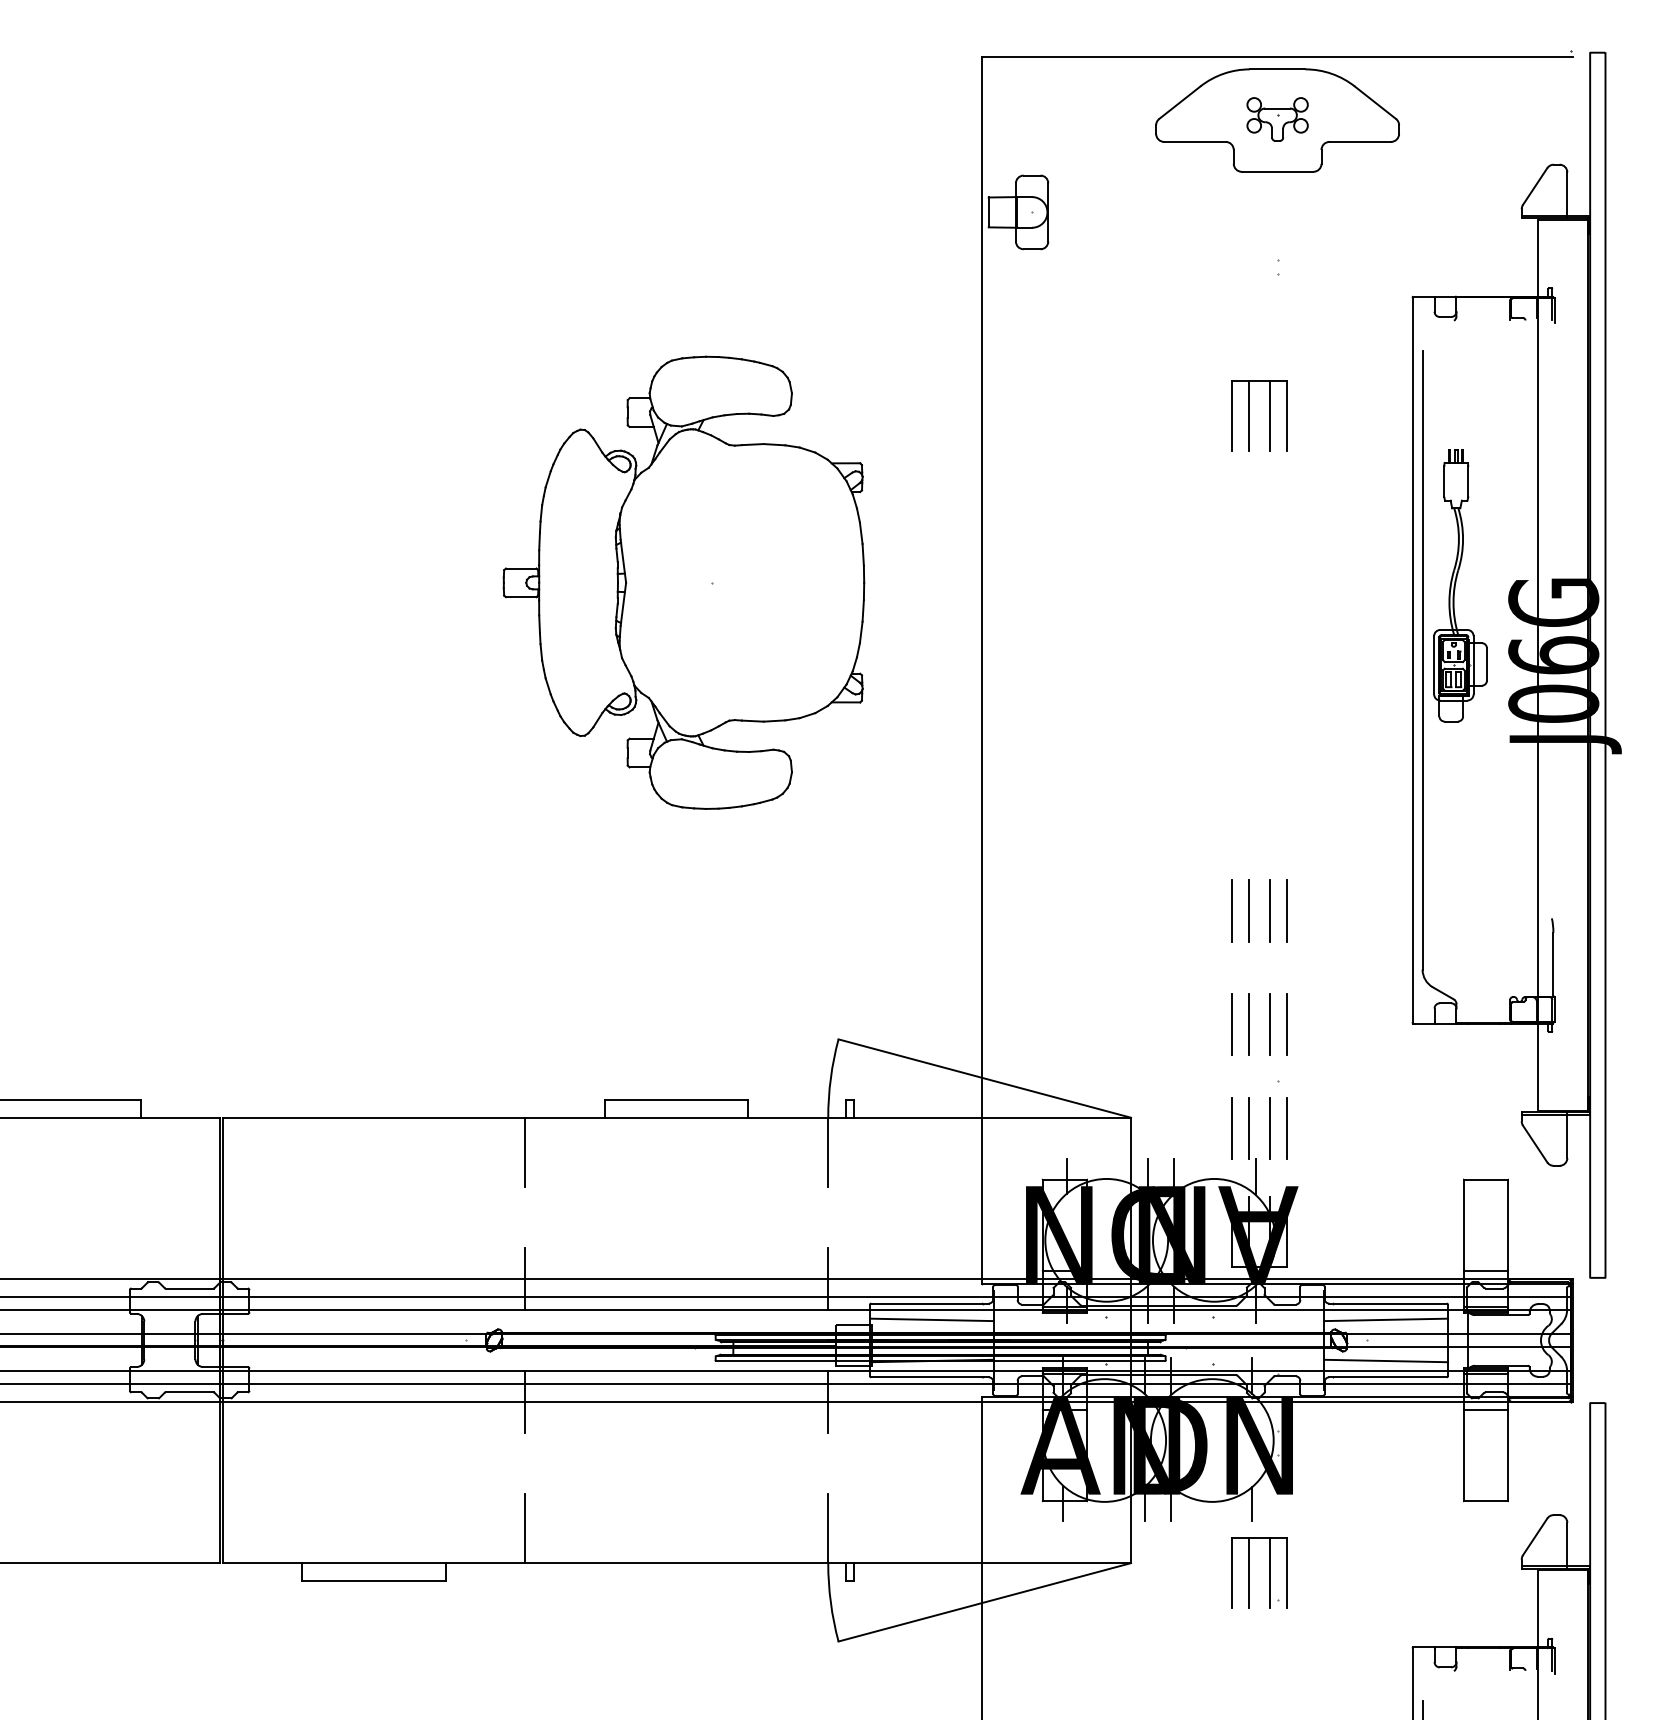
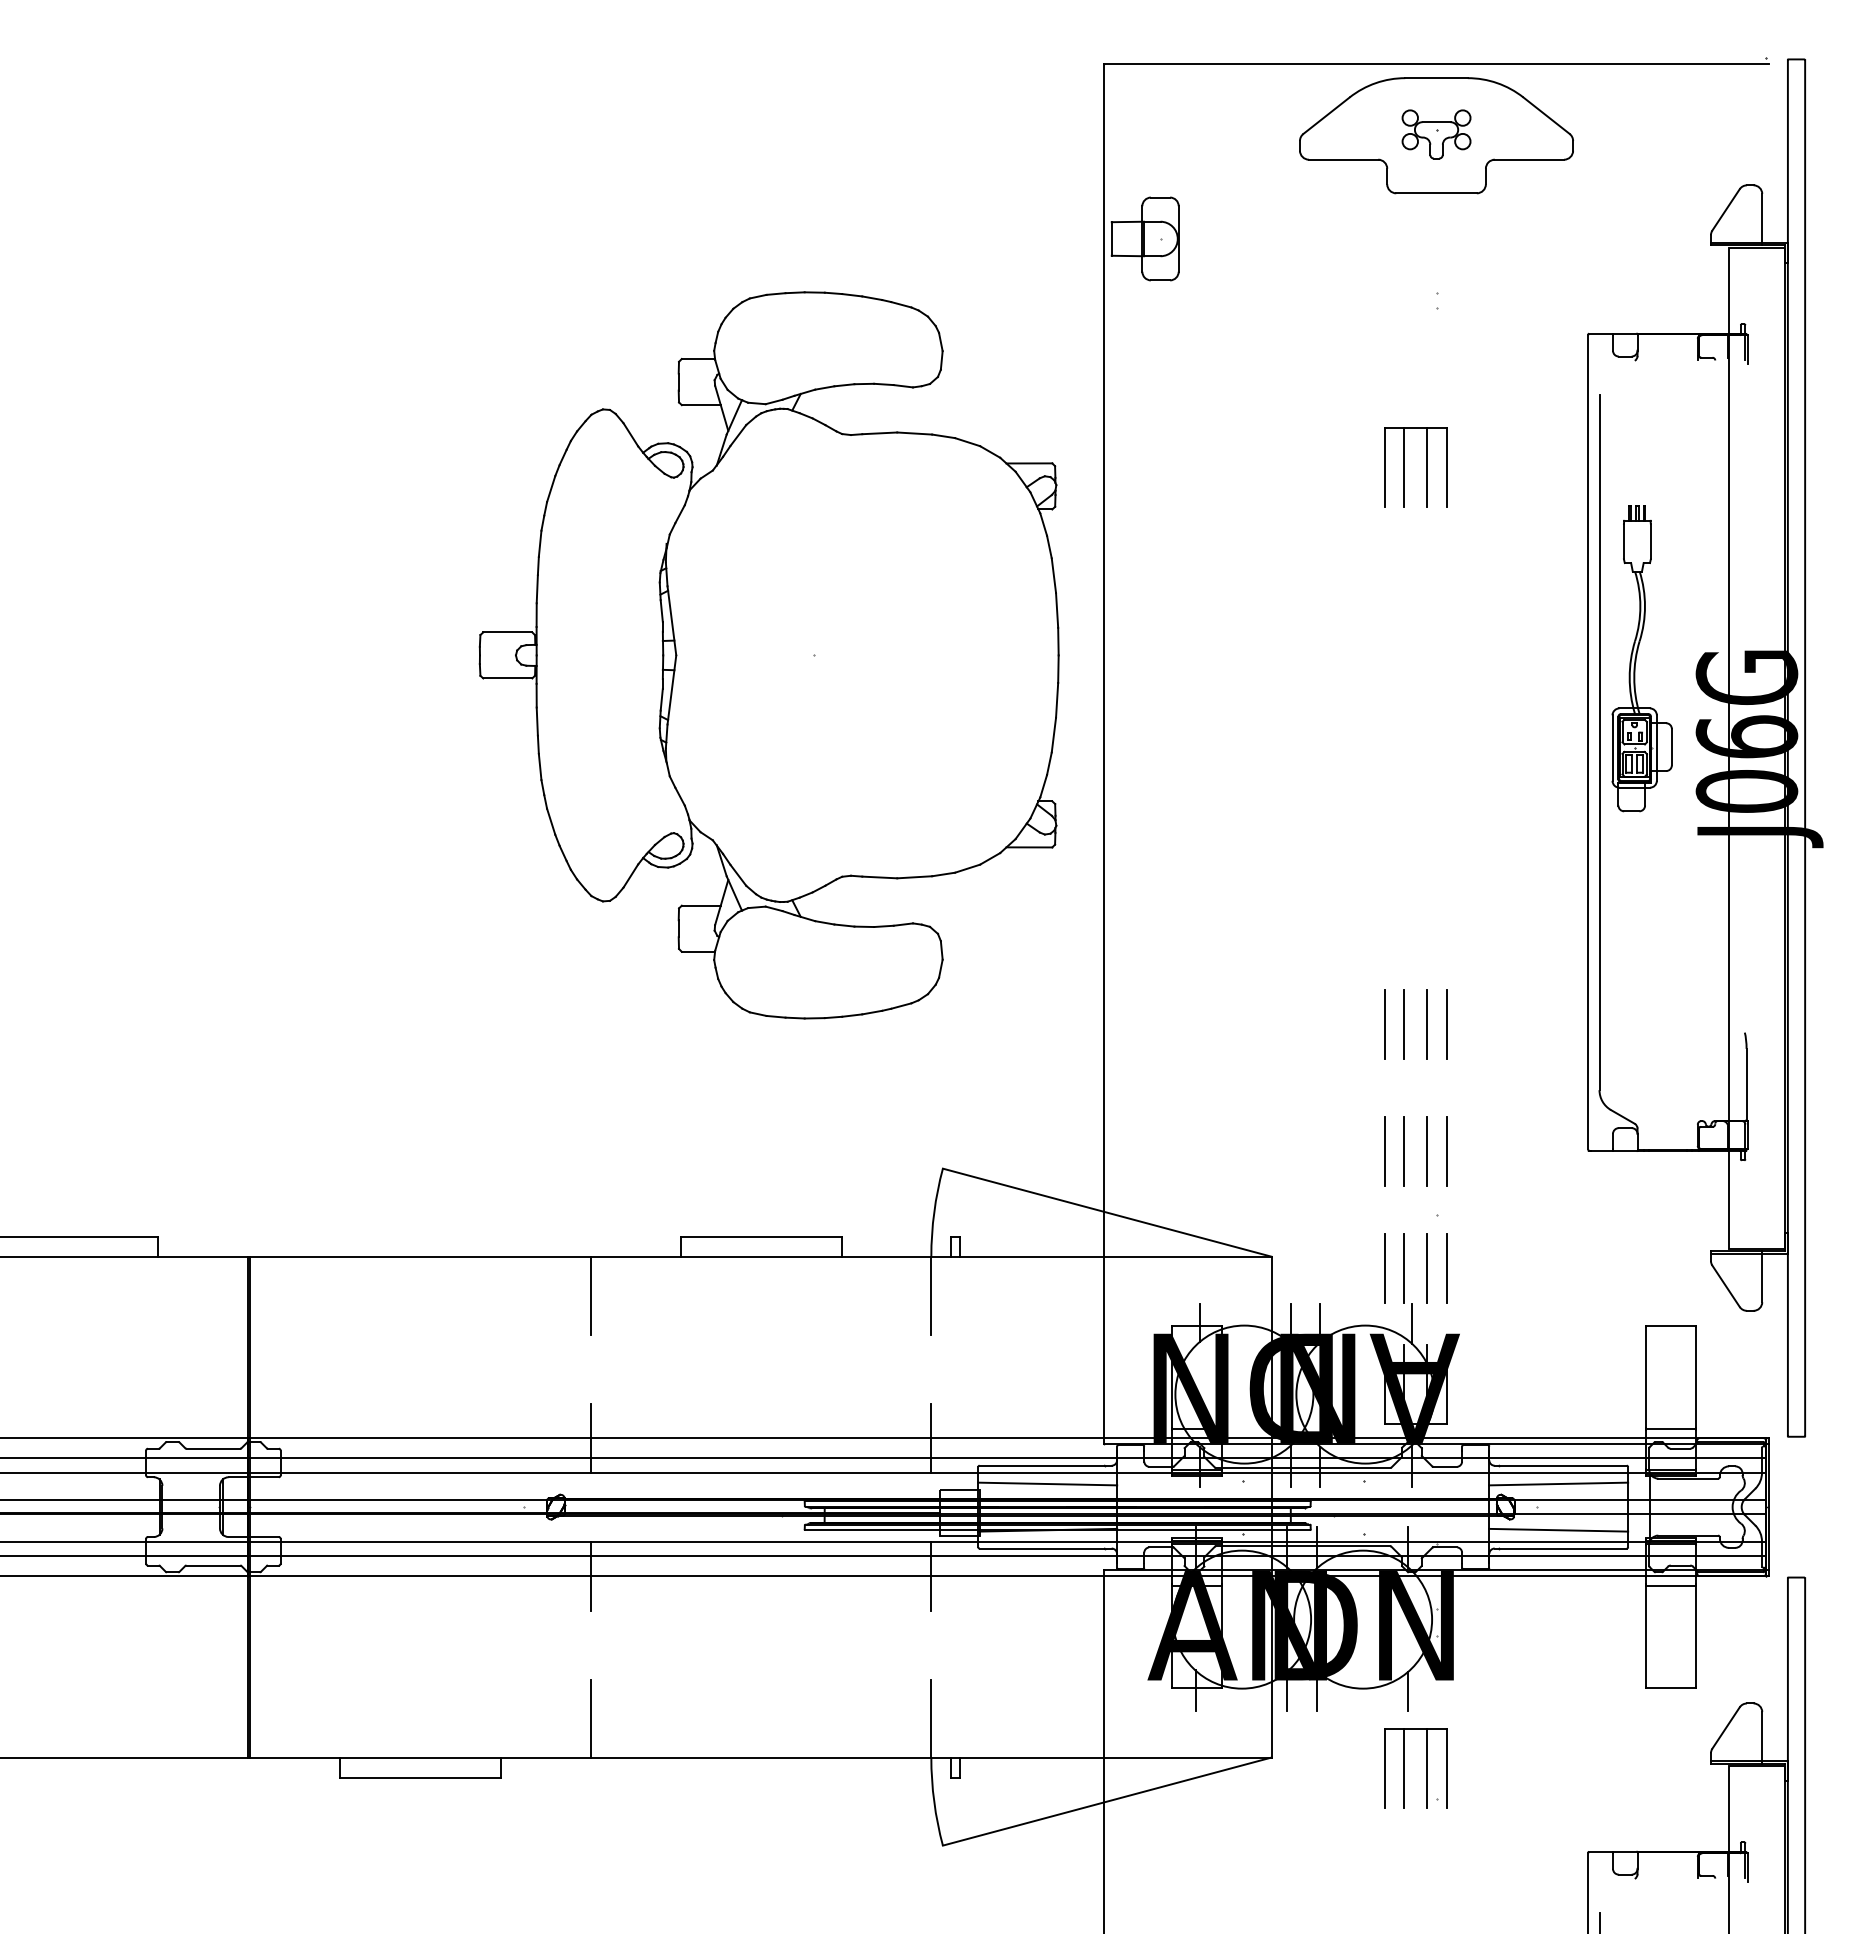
part: (683, 582) -> (768, 655), size x1.43

